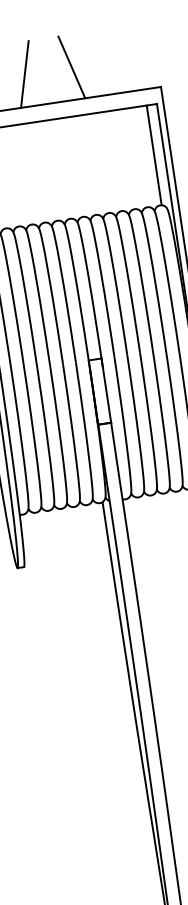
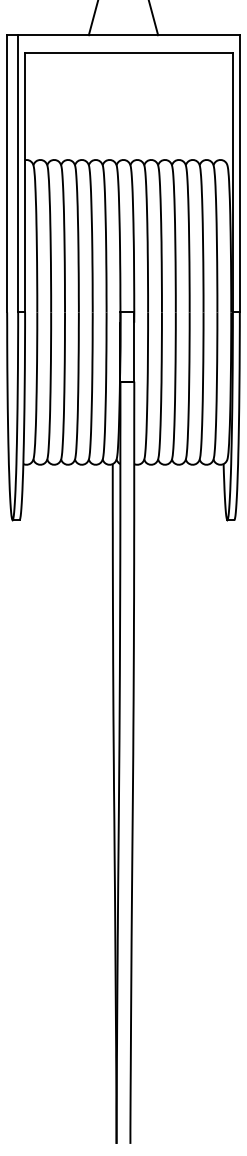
line: (153, 155) -> (221, 106), removed

